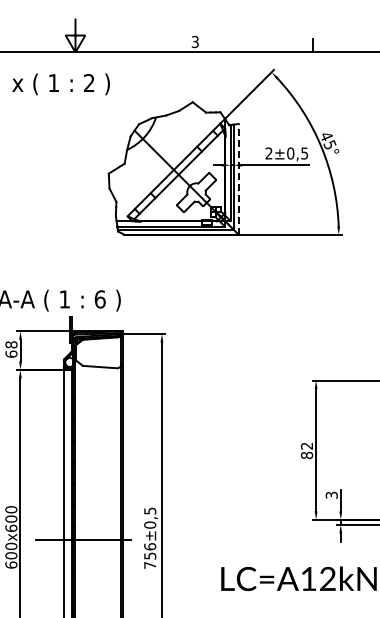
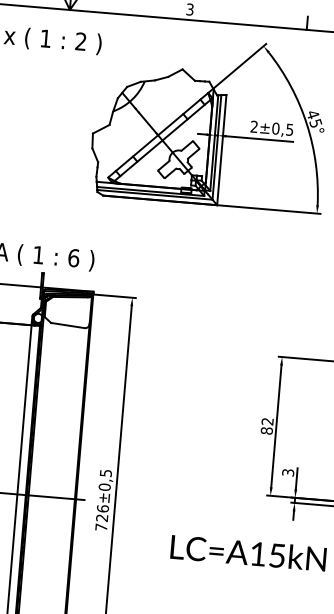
line: (238, 178) -> (221, 149), dashed -> solid
text: (150, 555) -> (102, 517), 756 -> 726
text: (327, 578) -> (276, 555), LC=A12kN -> LC=A15kN

